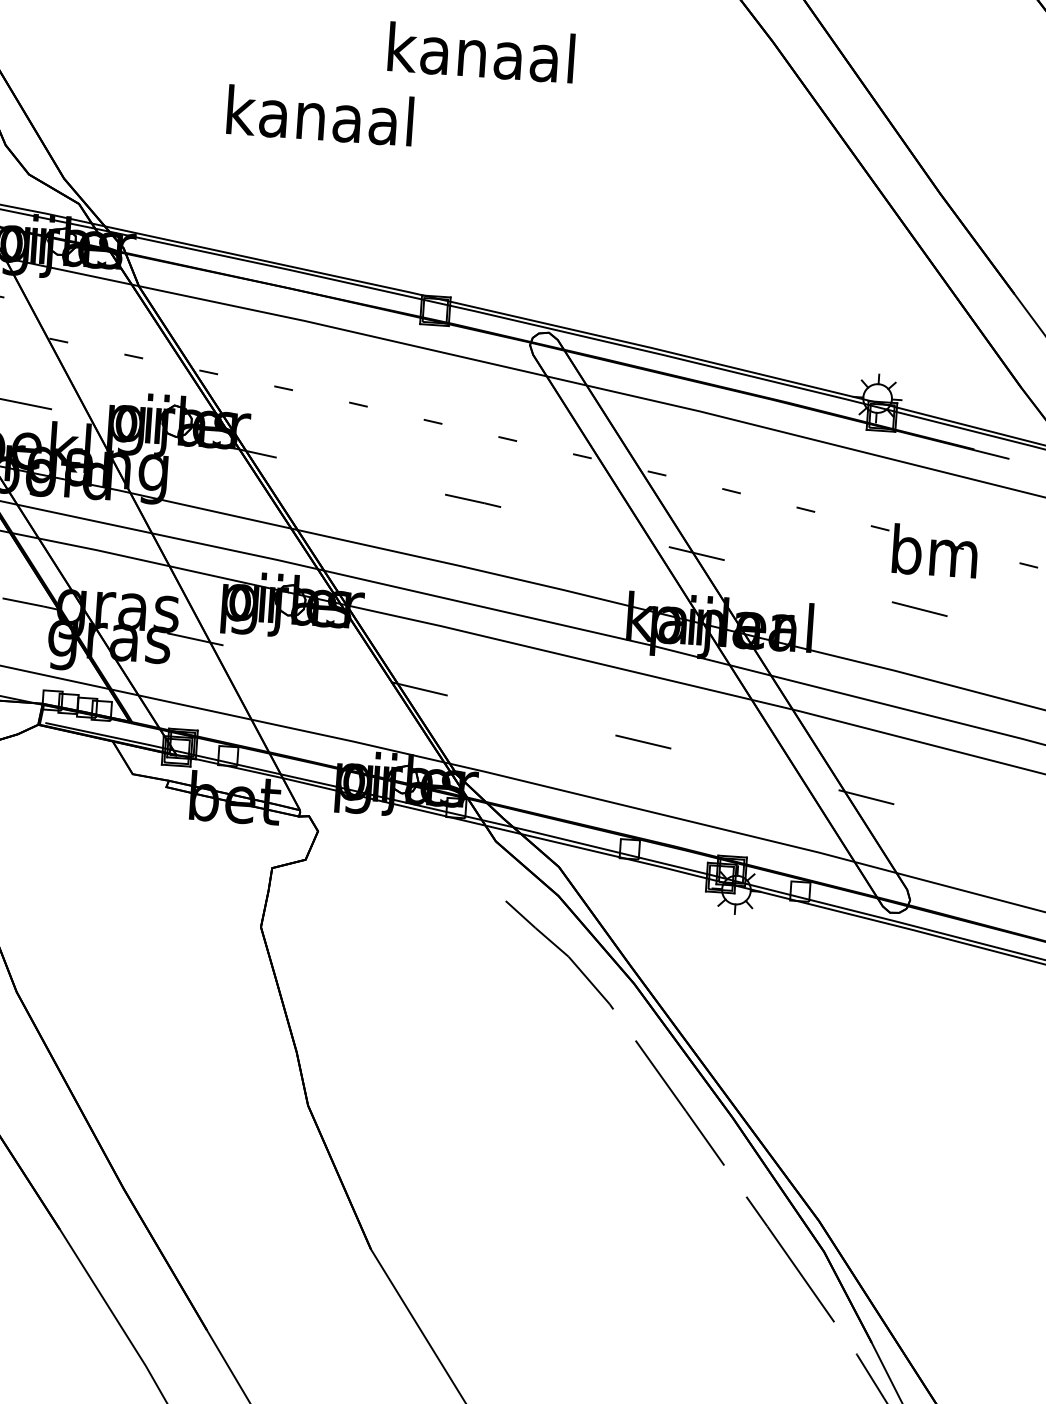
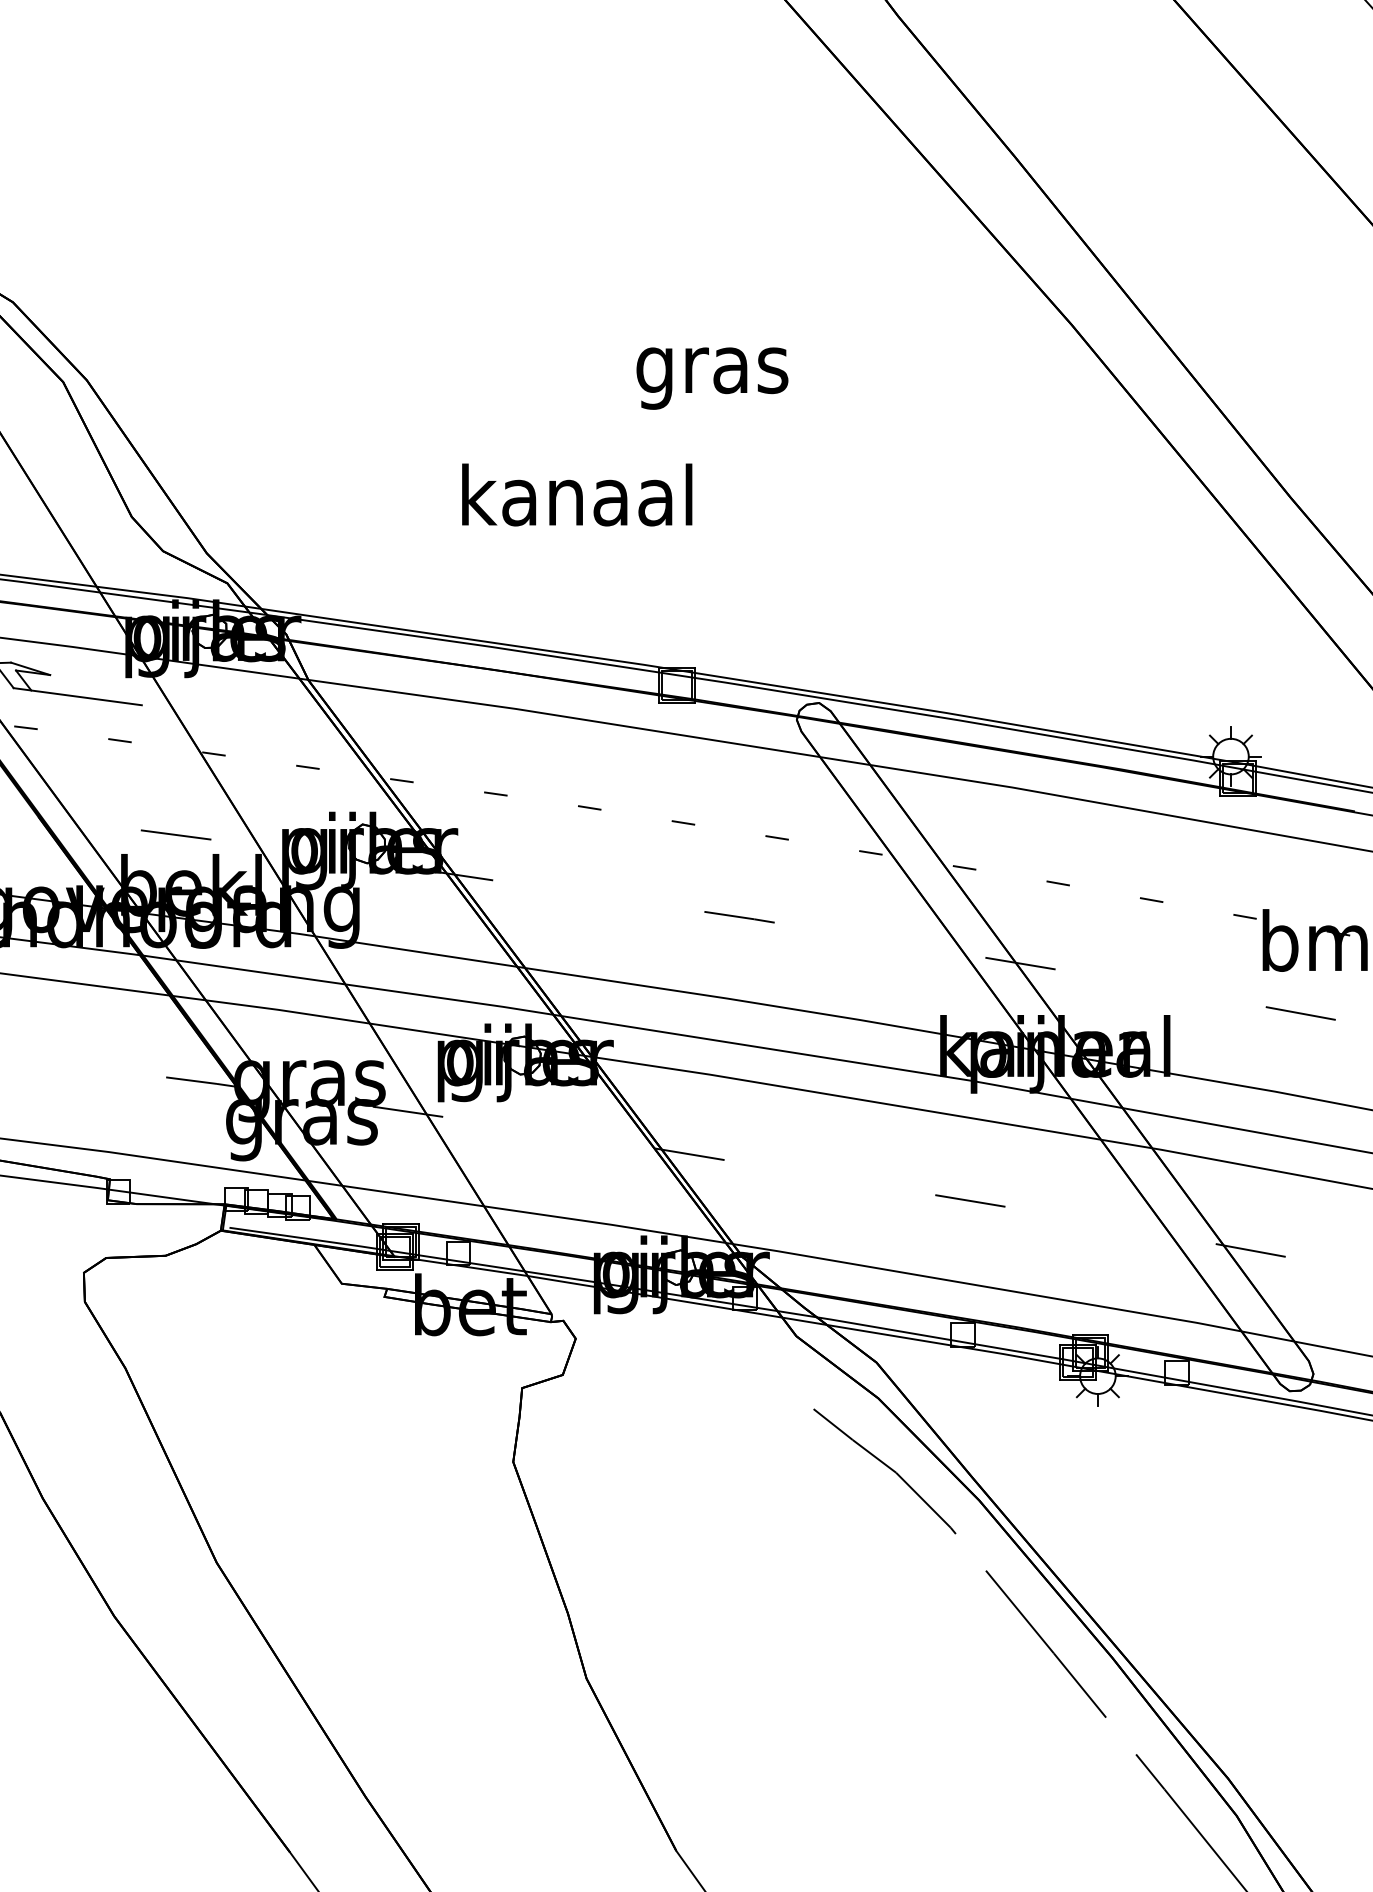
text: (481, 59) -> (712, 370), kanaal -> gras
text: (320, 115) -> (577, 494), moved

